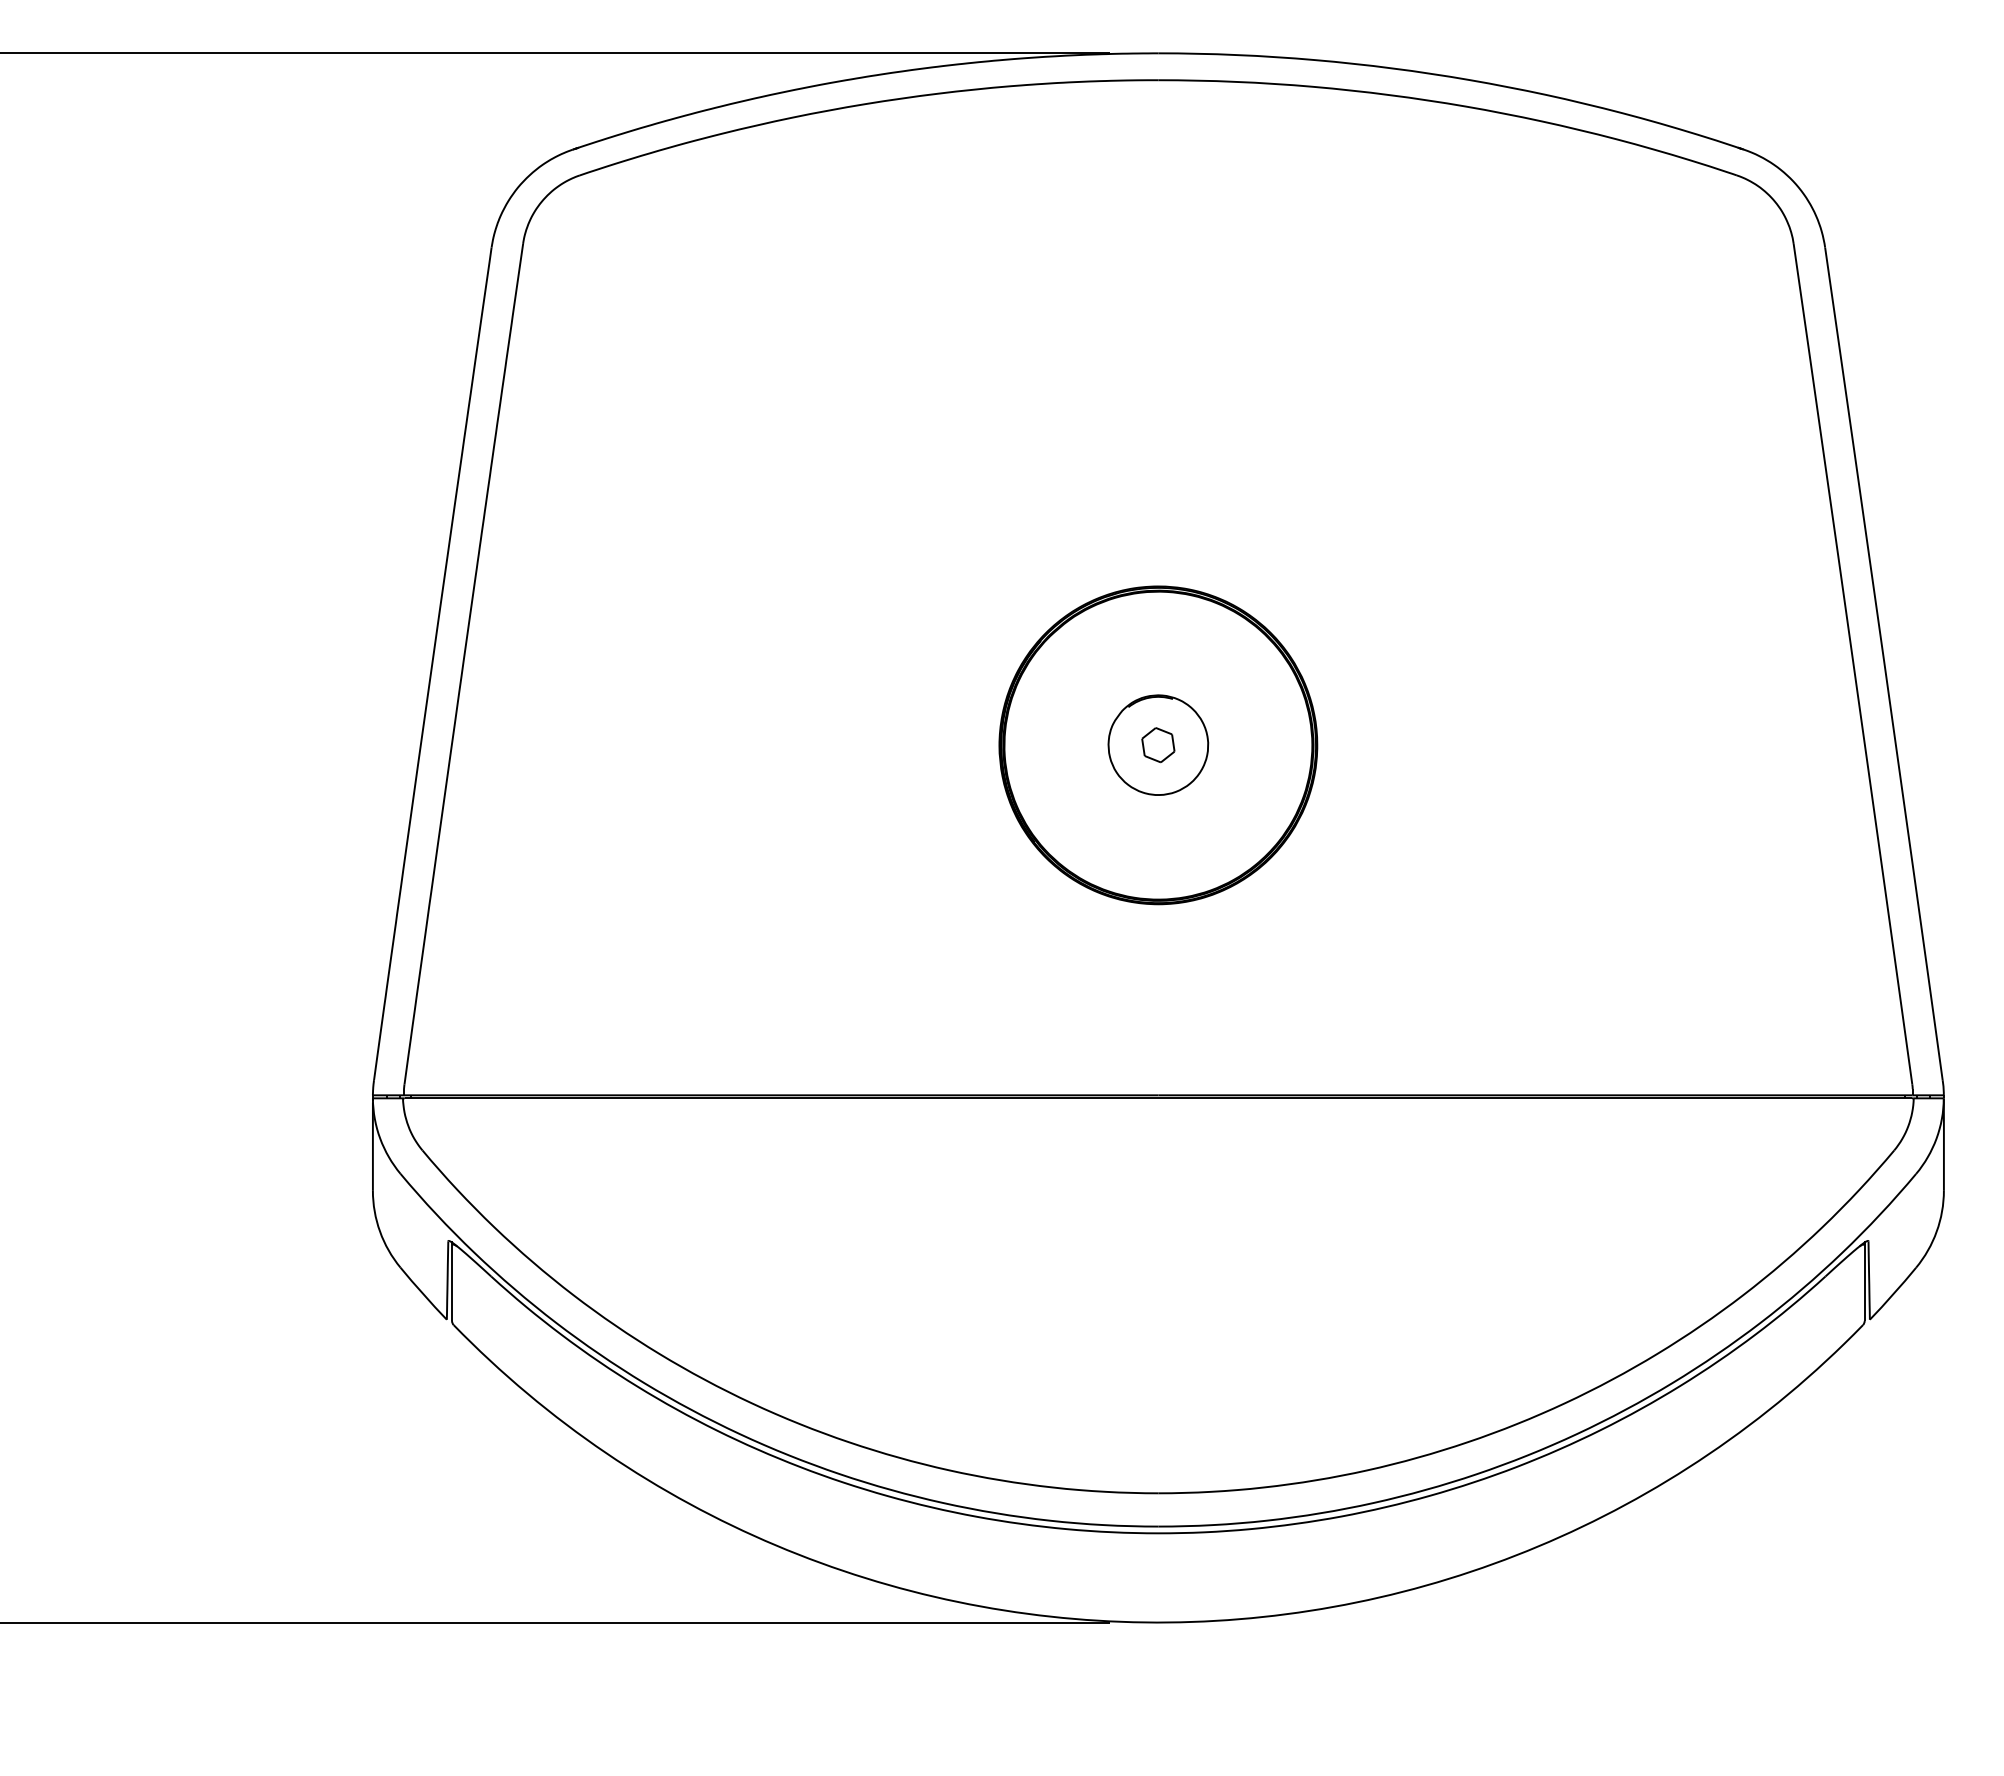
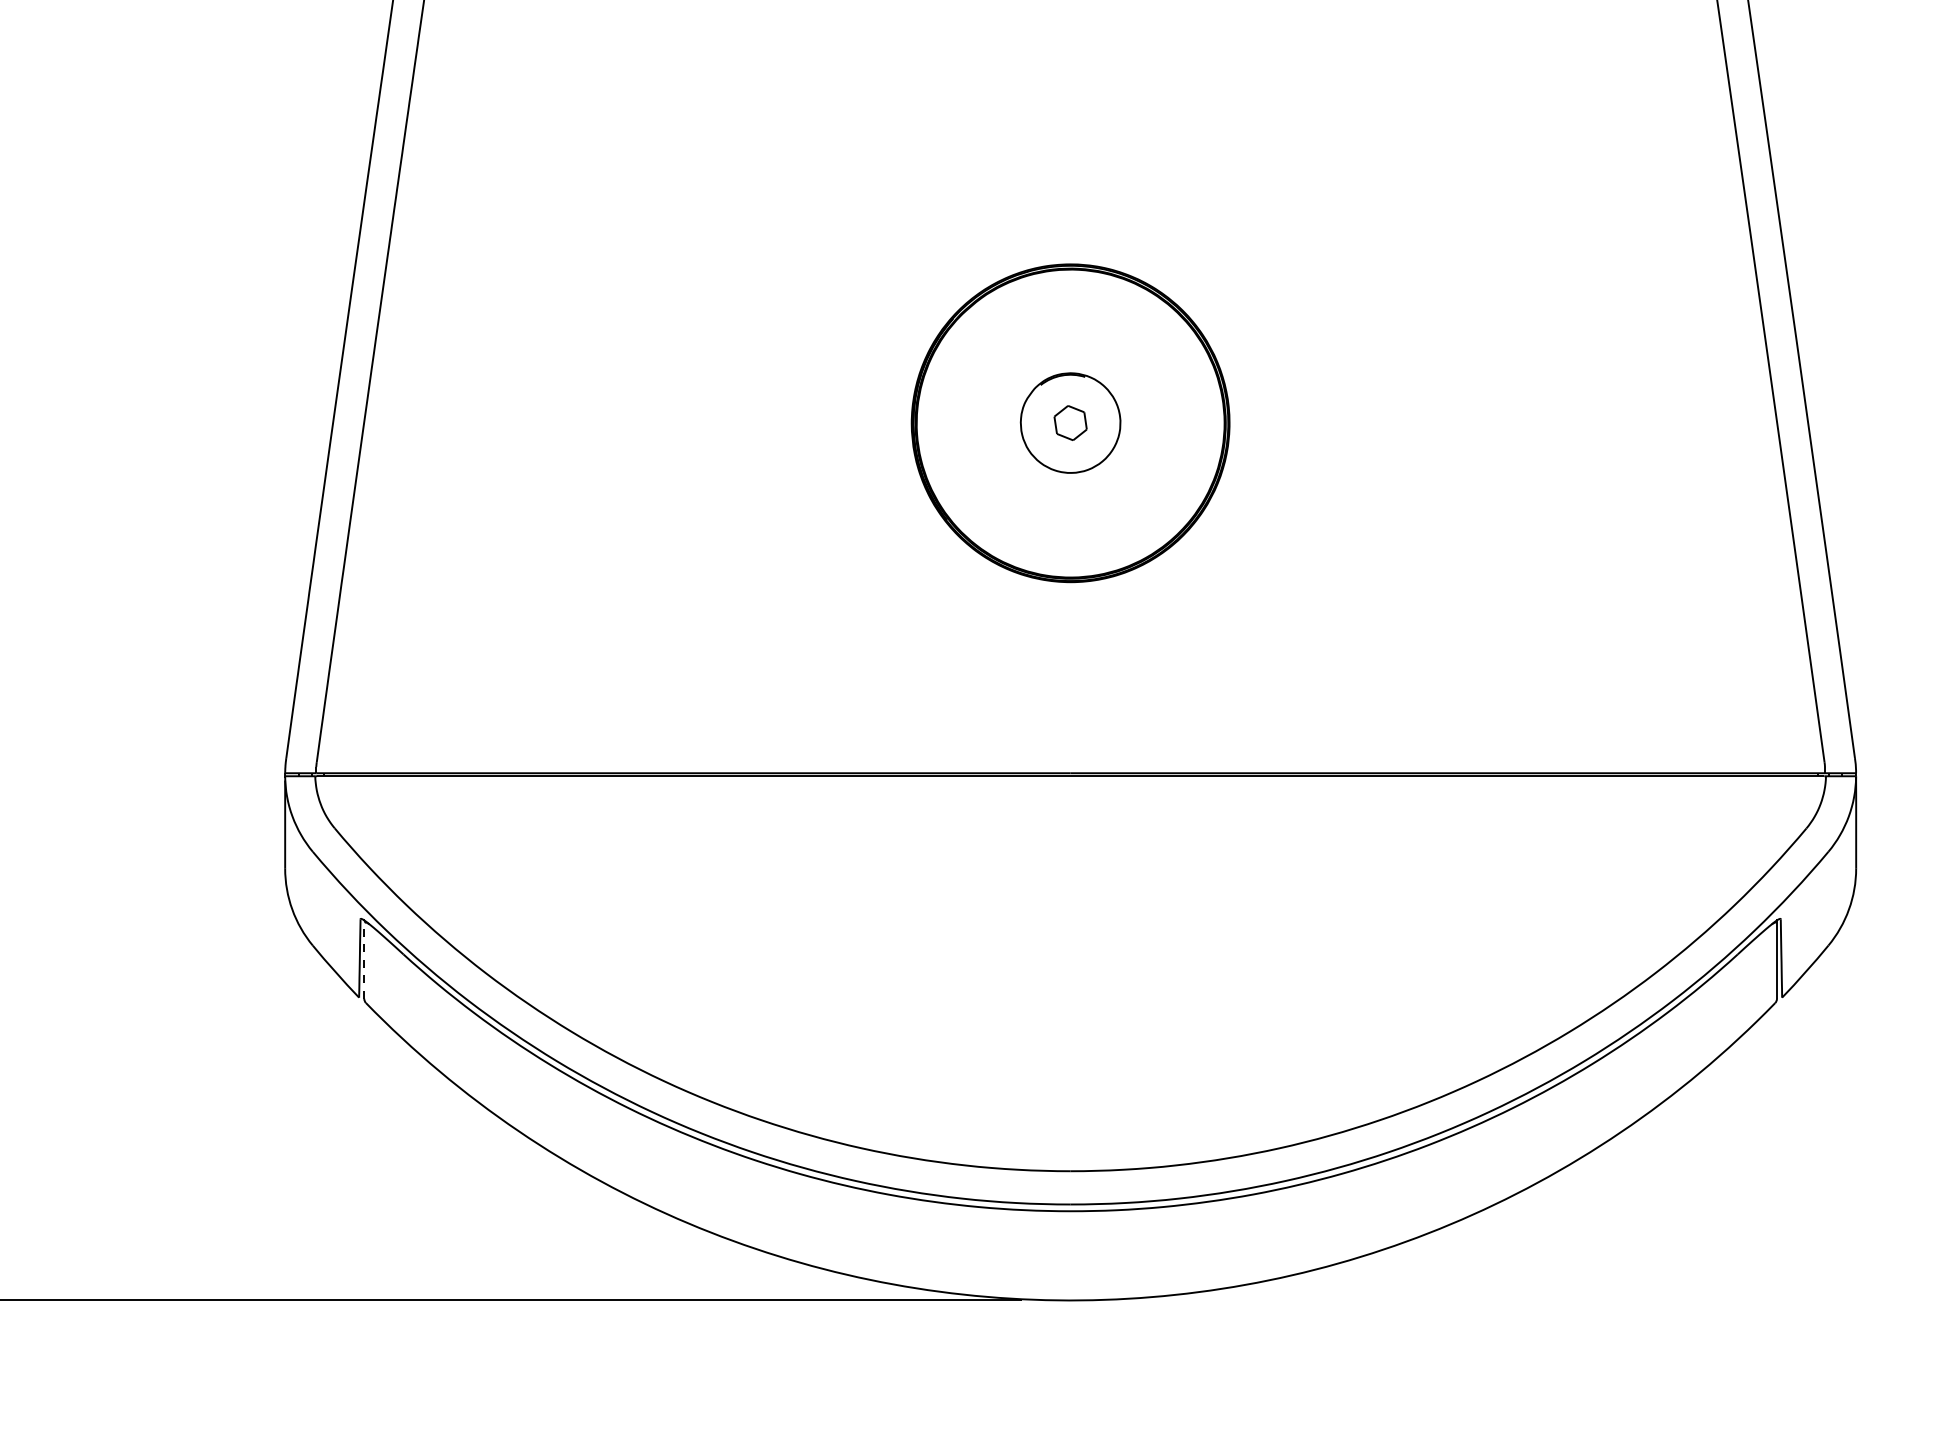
line: (452, 1280) -> (364, 958), solid -> dashed

